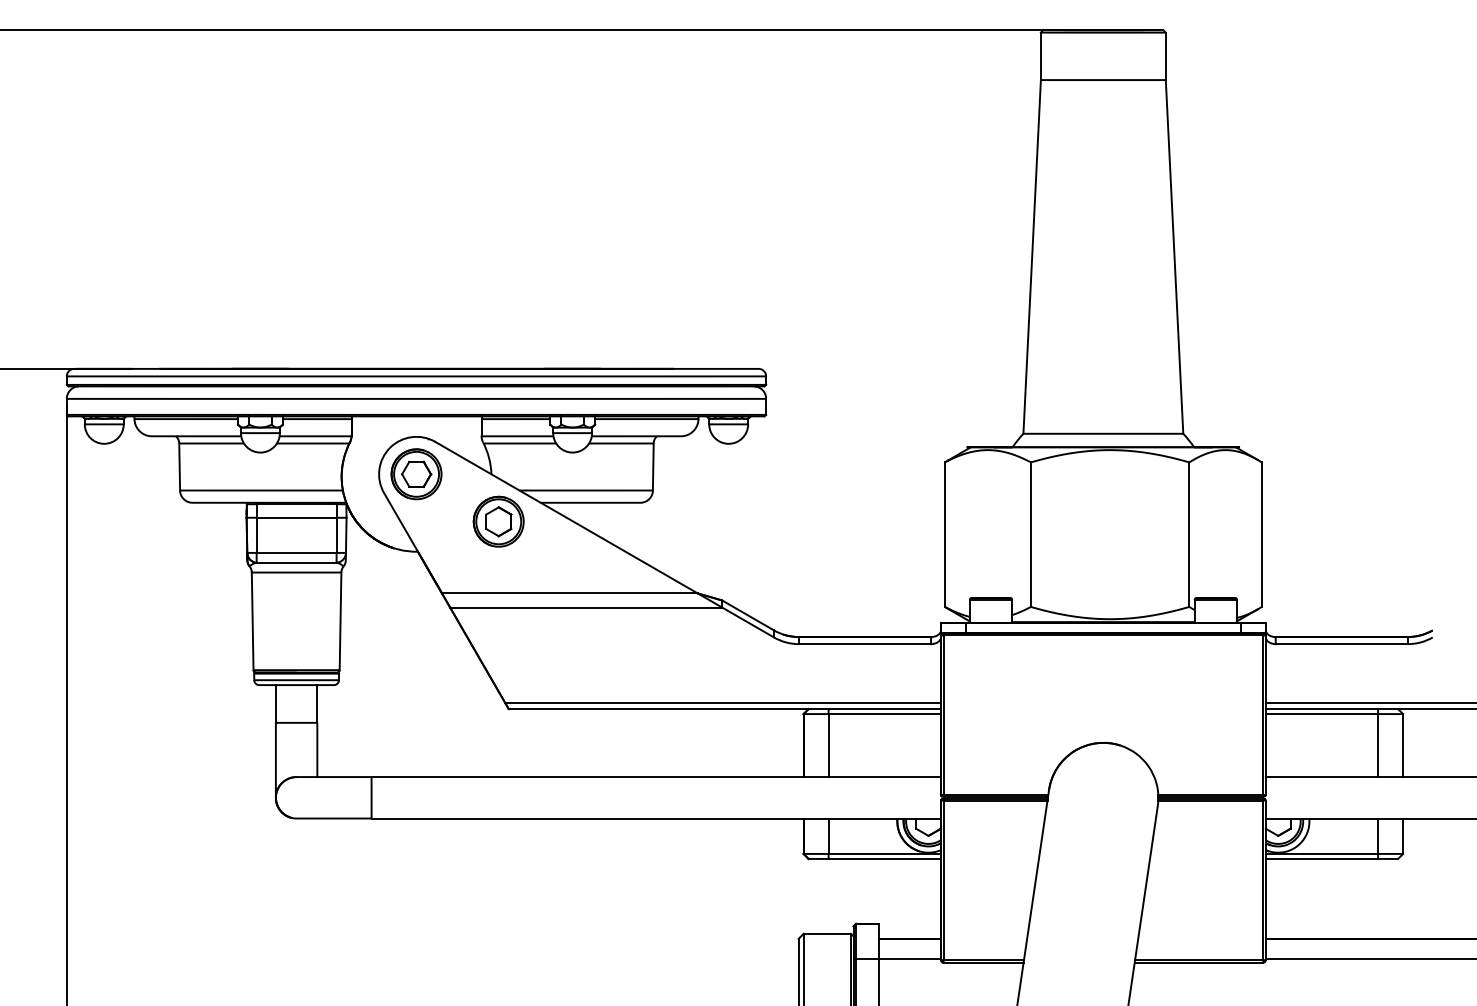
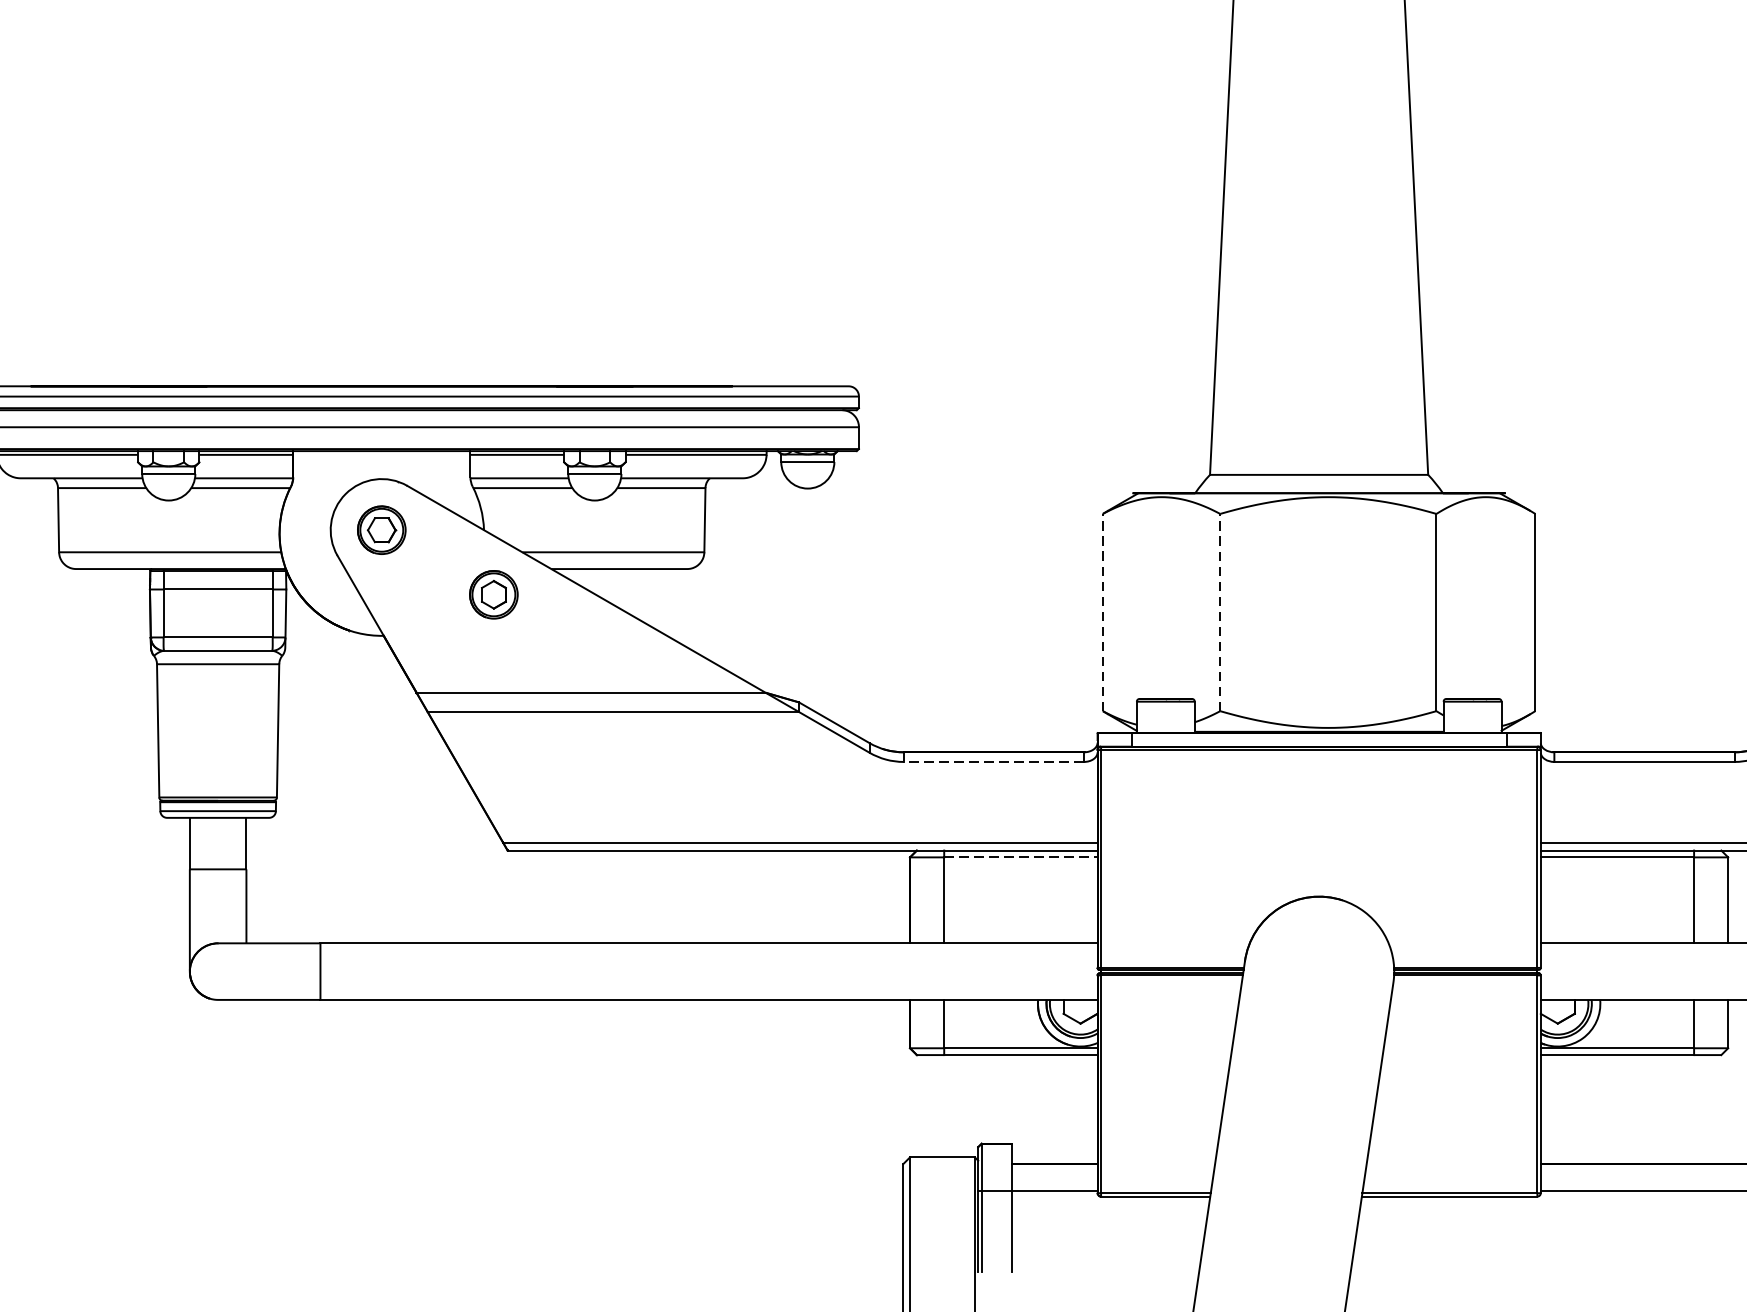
part: (416, 474) -> (381, 530), size x0.7
part: (498, 521) -> (493, 594), size x0.7
line: (944, 534) -> (1102, 612), solid -> dashed
line: (1030, 534) -> (1219, 612), solid -> dashed
line: (864, 644) -> (993, 762), solid -> dashed
line: (885, 714) -> (1021, 857), solid -> dashed

